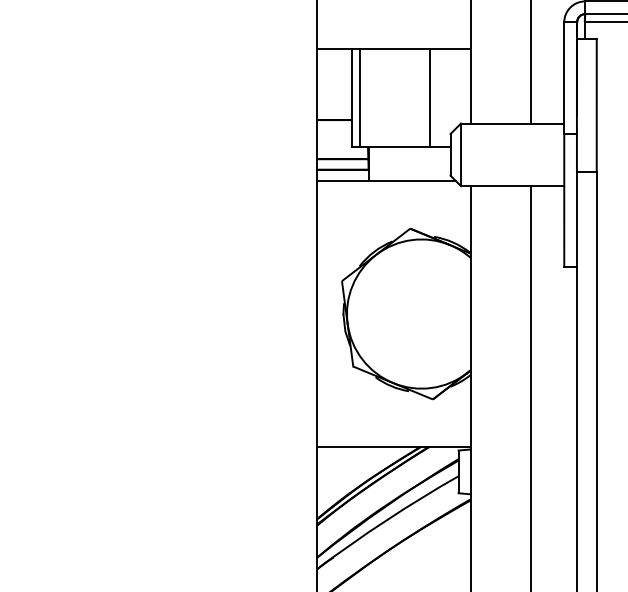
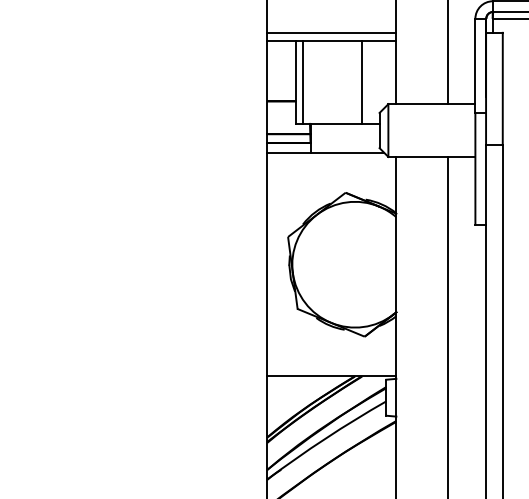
line: (393, 38) -> (331, 32), added

